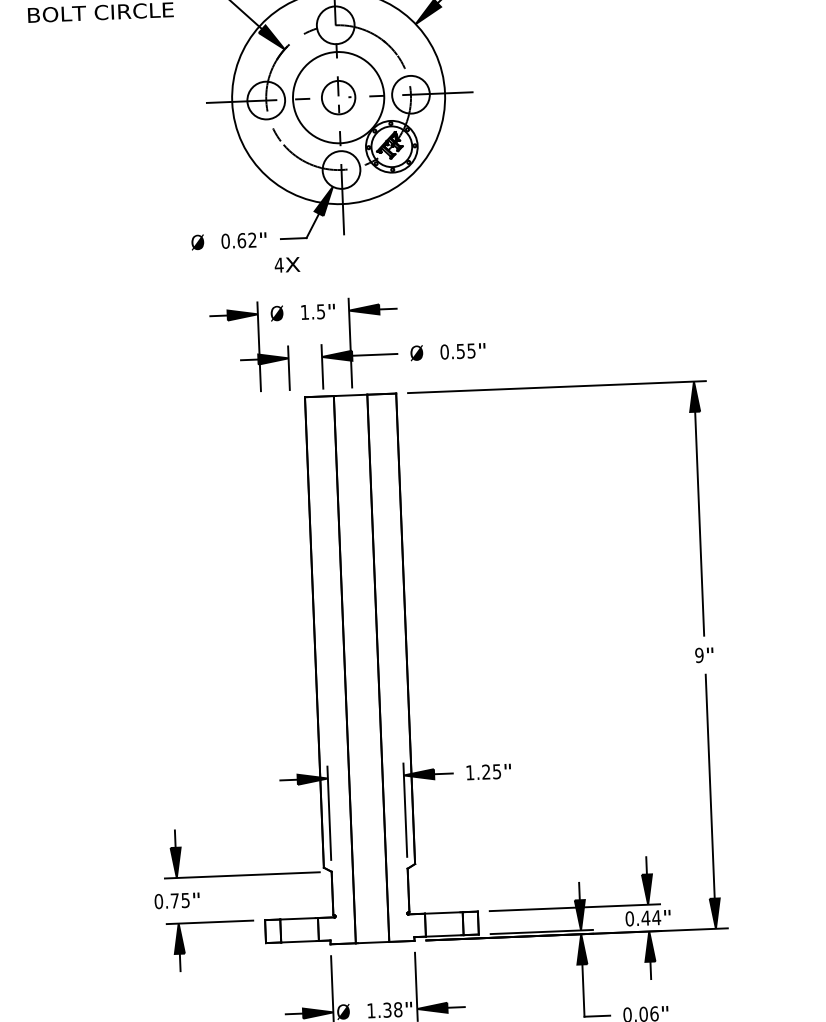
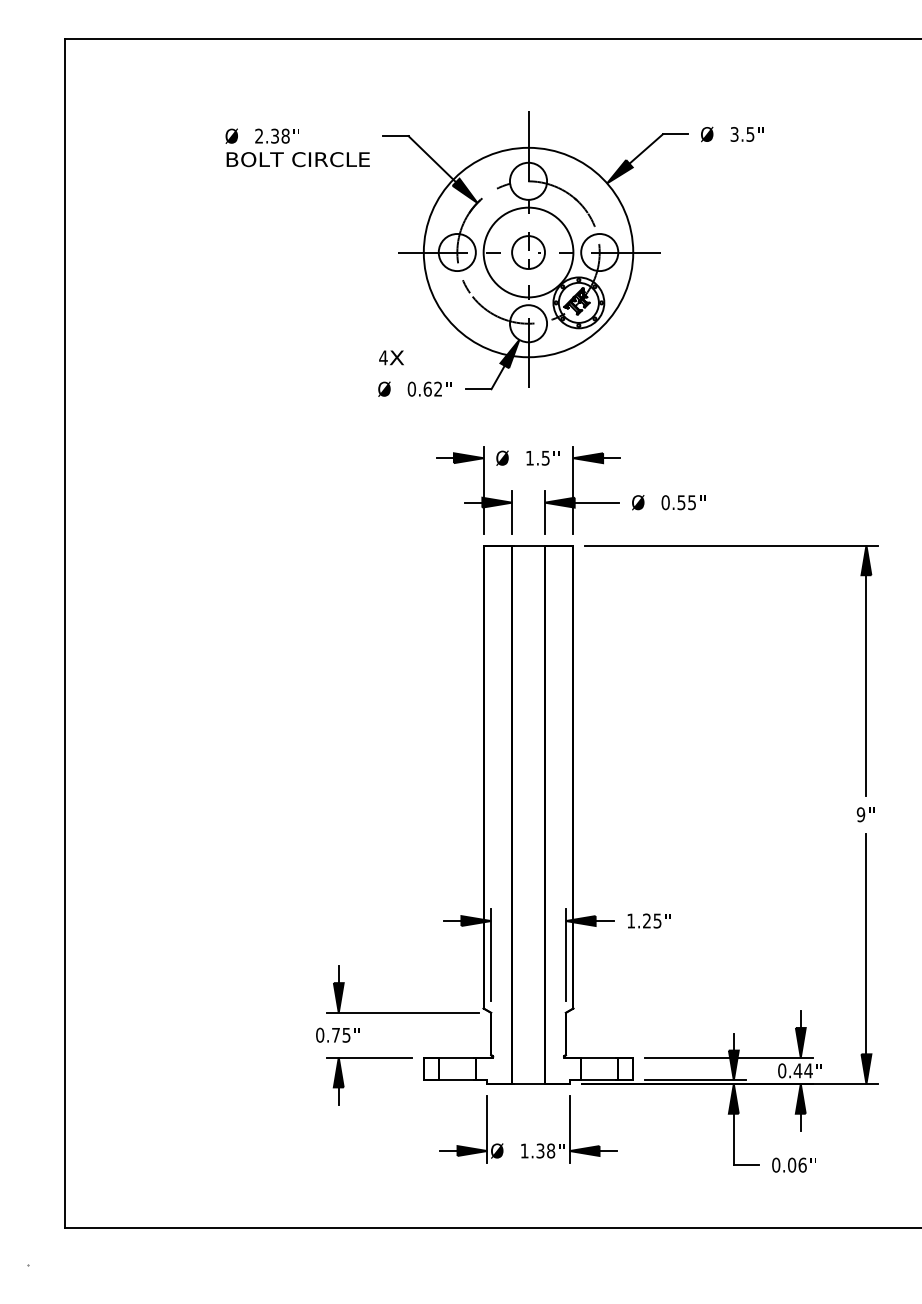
text: (287, 264) -> (391, 357), moved
part: (347, 343) -> (570, 490), moved

